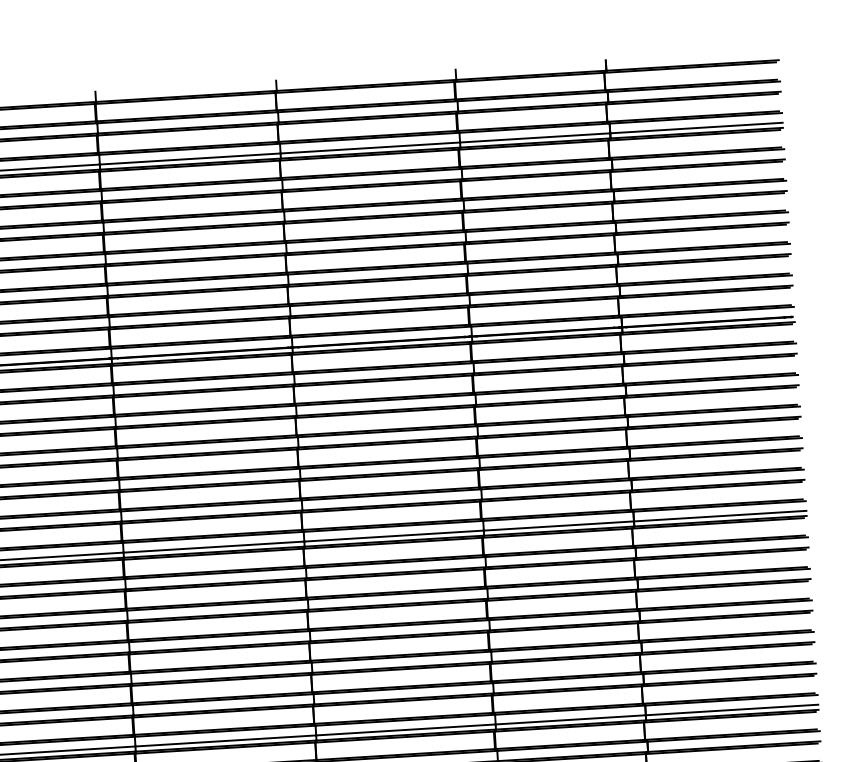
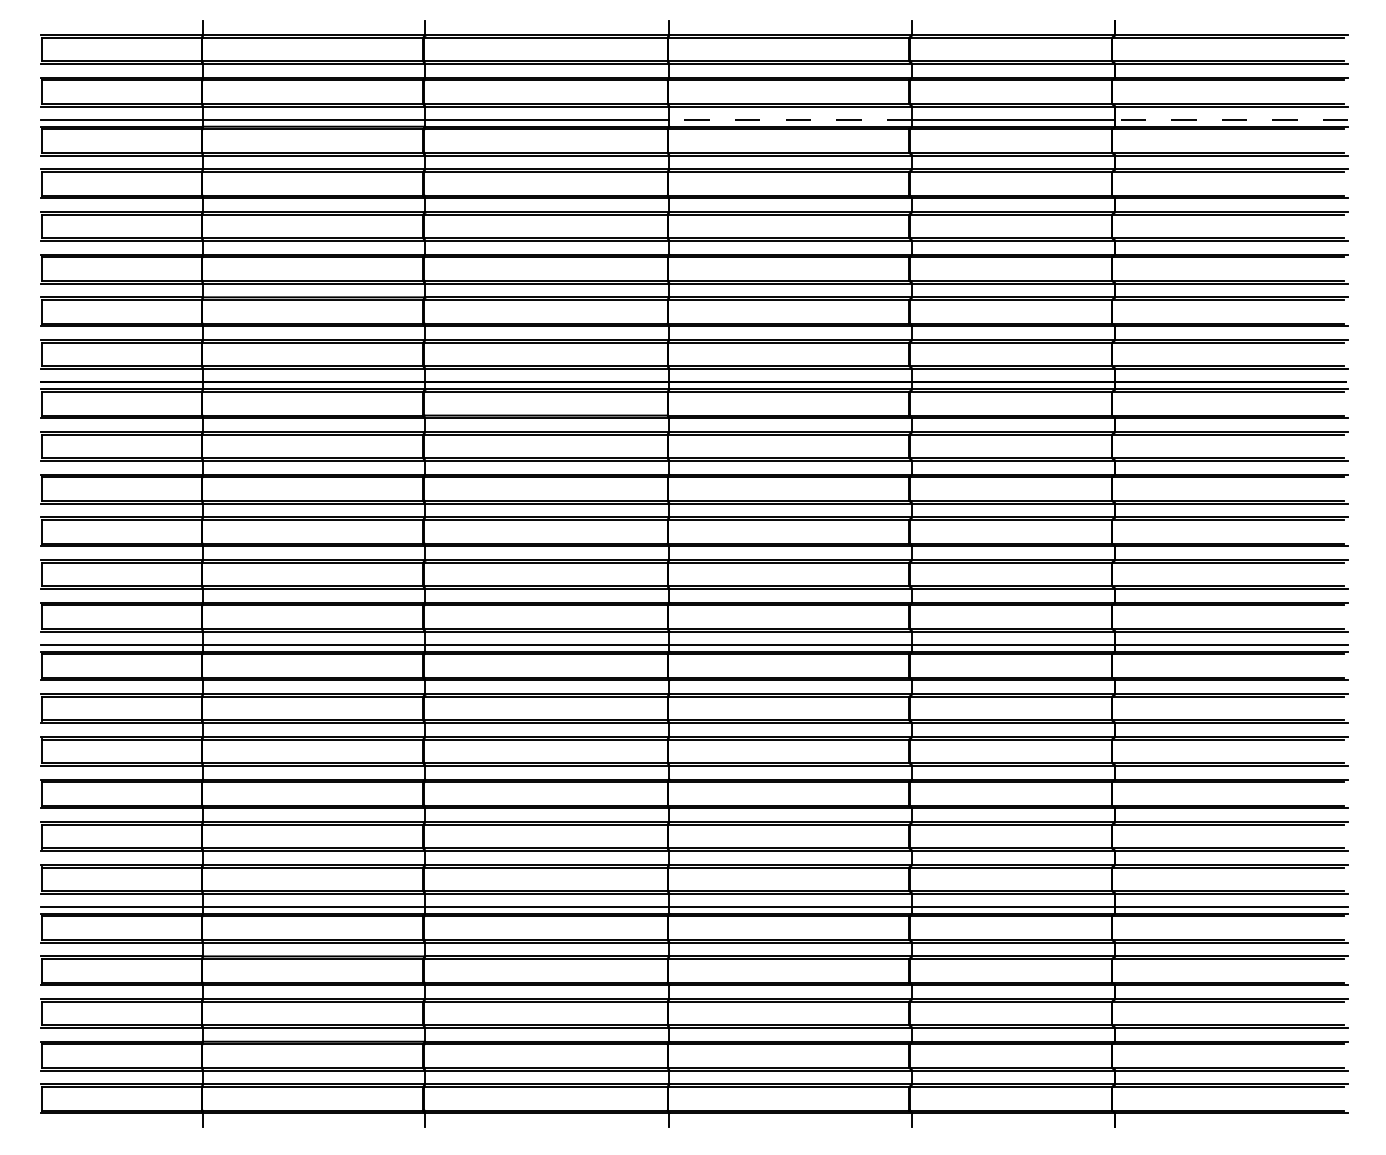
line: (696, 127) -> (1231, 119), solid -> dashed
line: (370, 147) -> (790, 119), solid -> dashed

